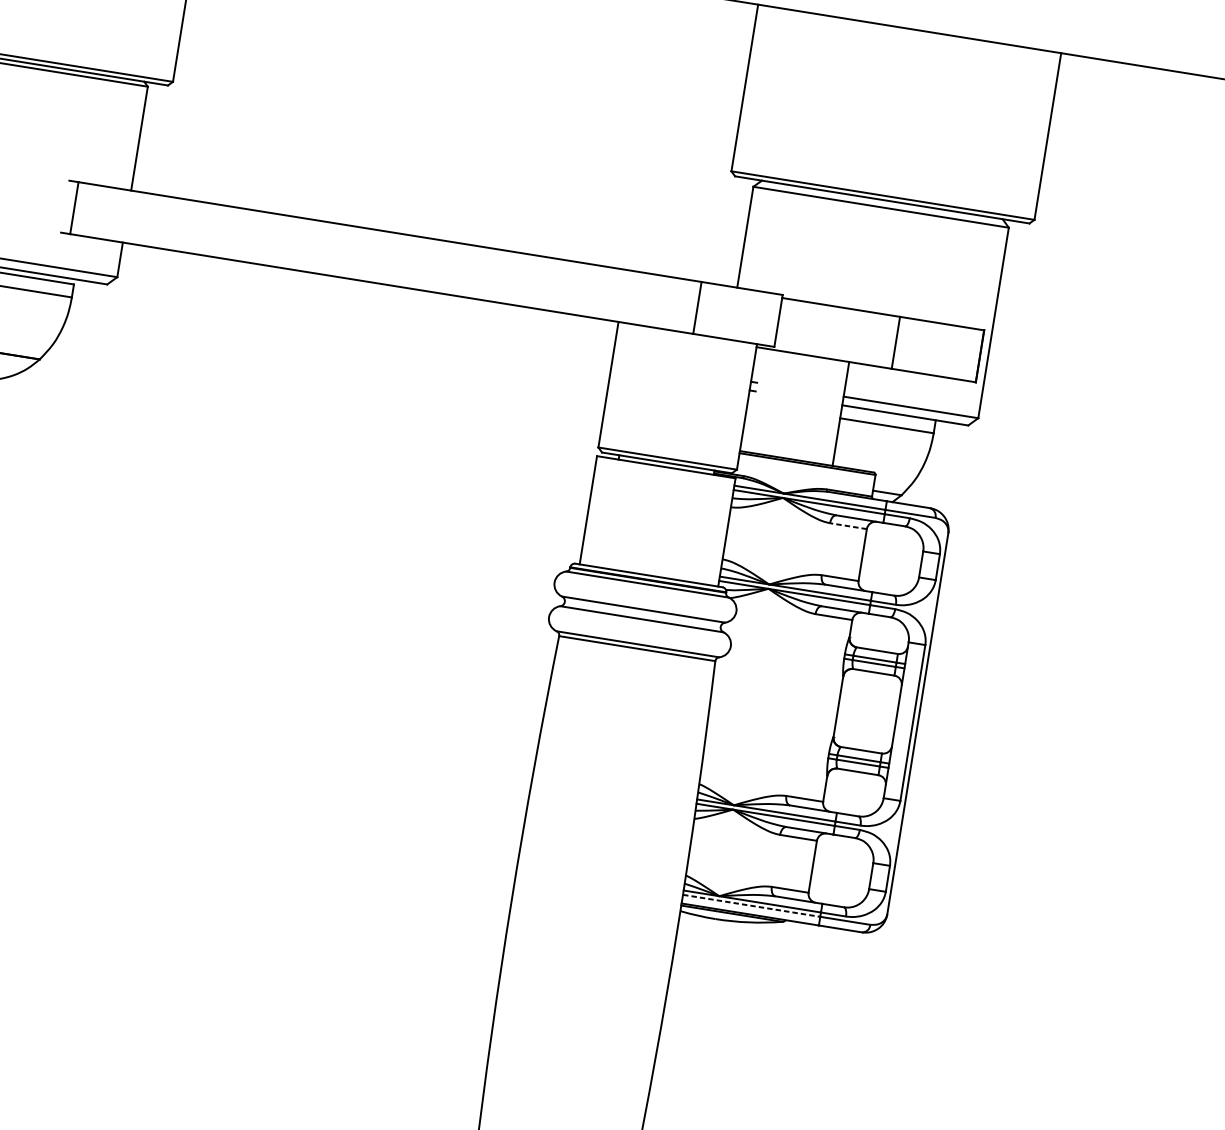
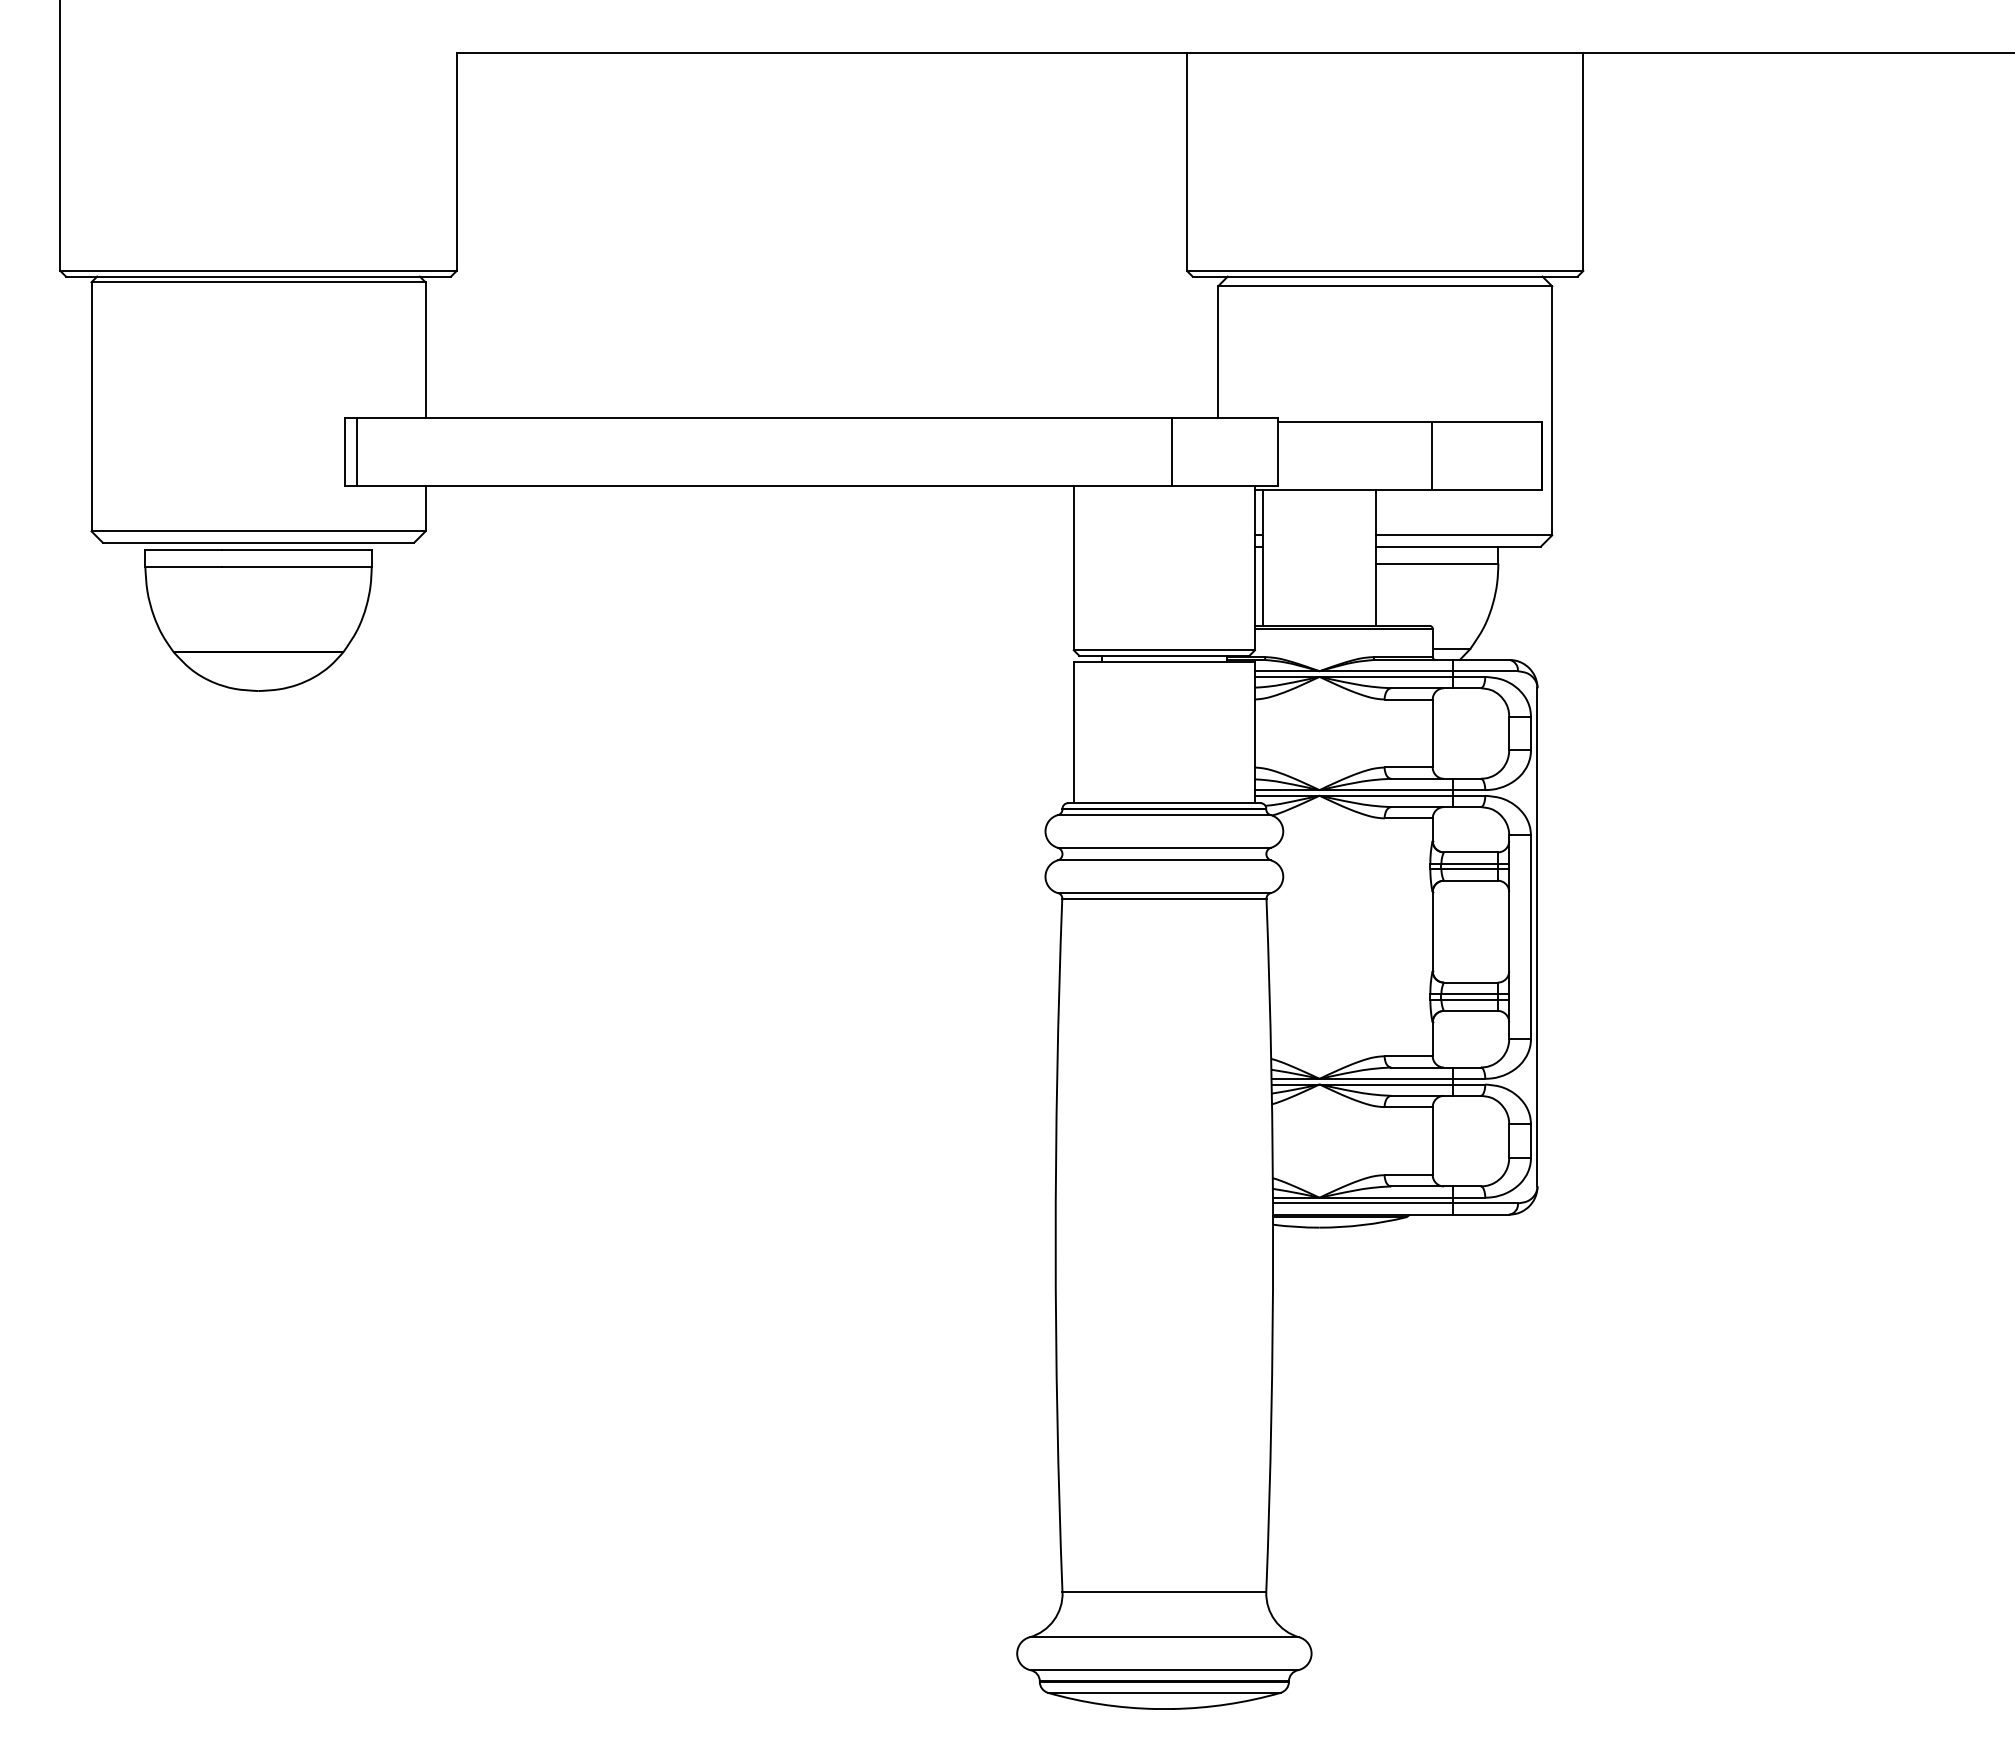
line: (64, 206) -> (344, 452), added
line: (754, 399) -> (1262, 557), added
line: (848, 526) -> (1408, 699), dashed -> solid
line: (751, 905) -> (1362, 1203), dashed -> solid

